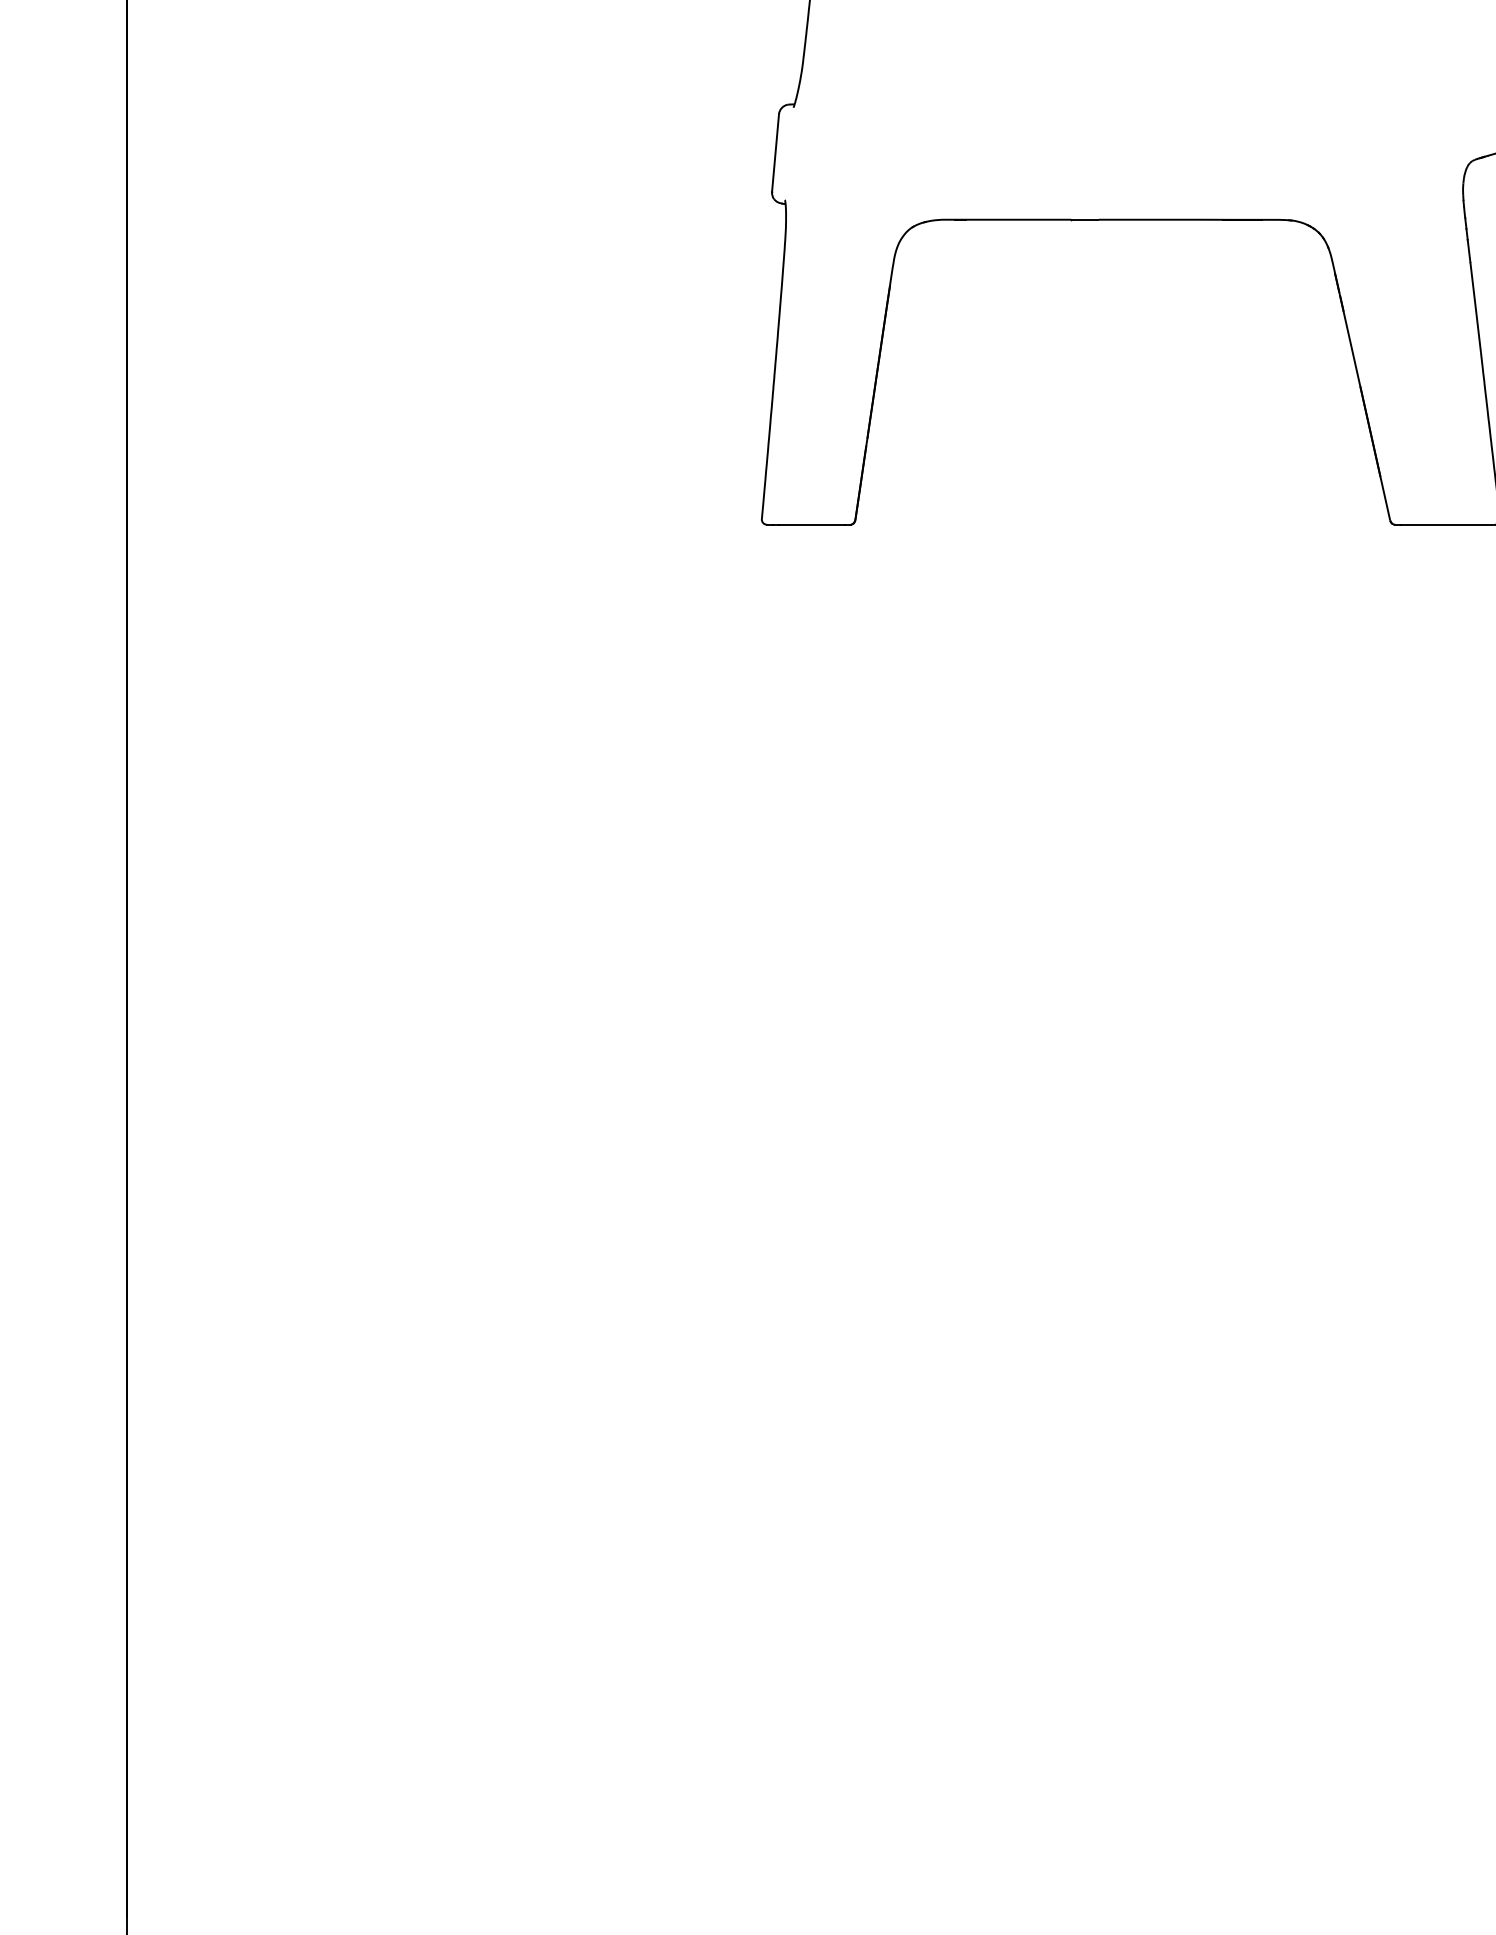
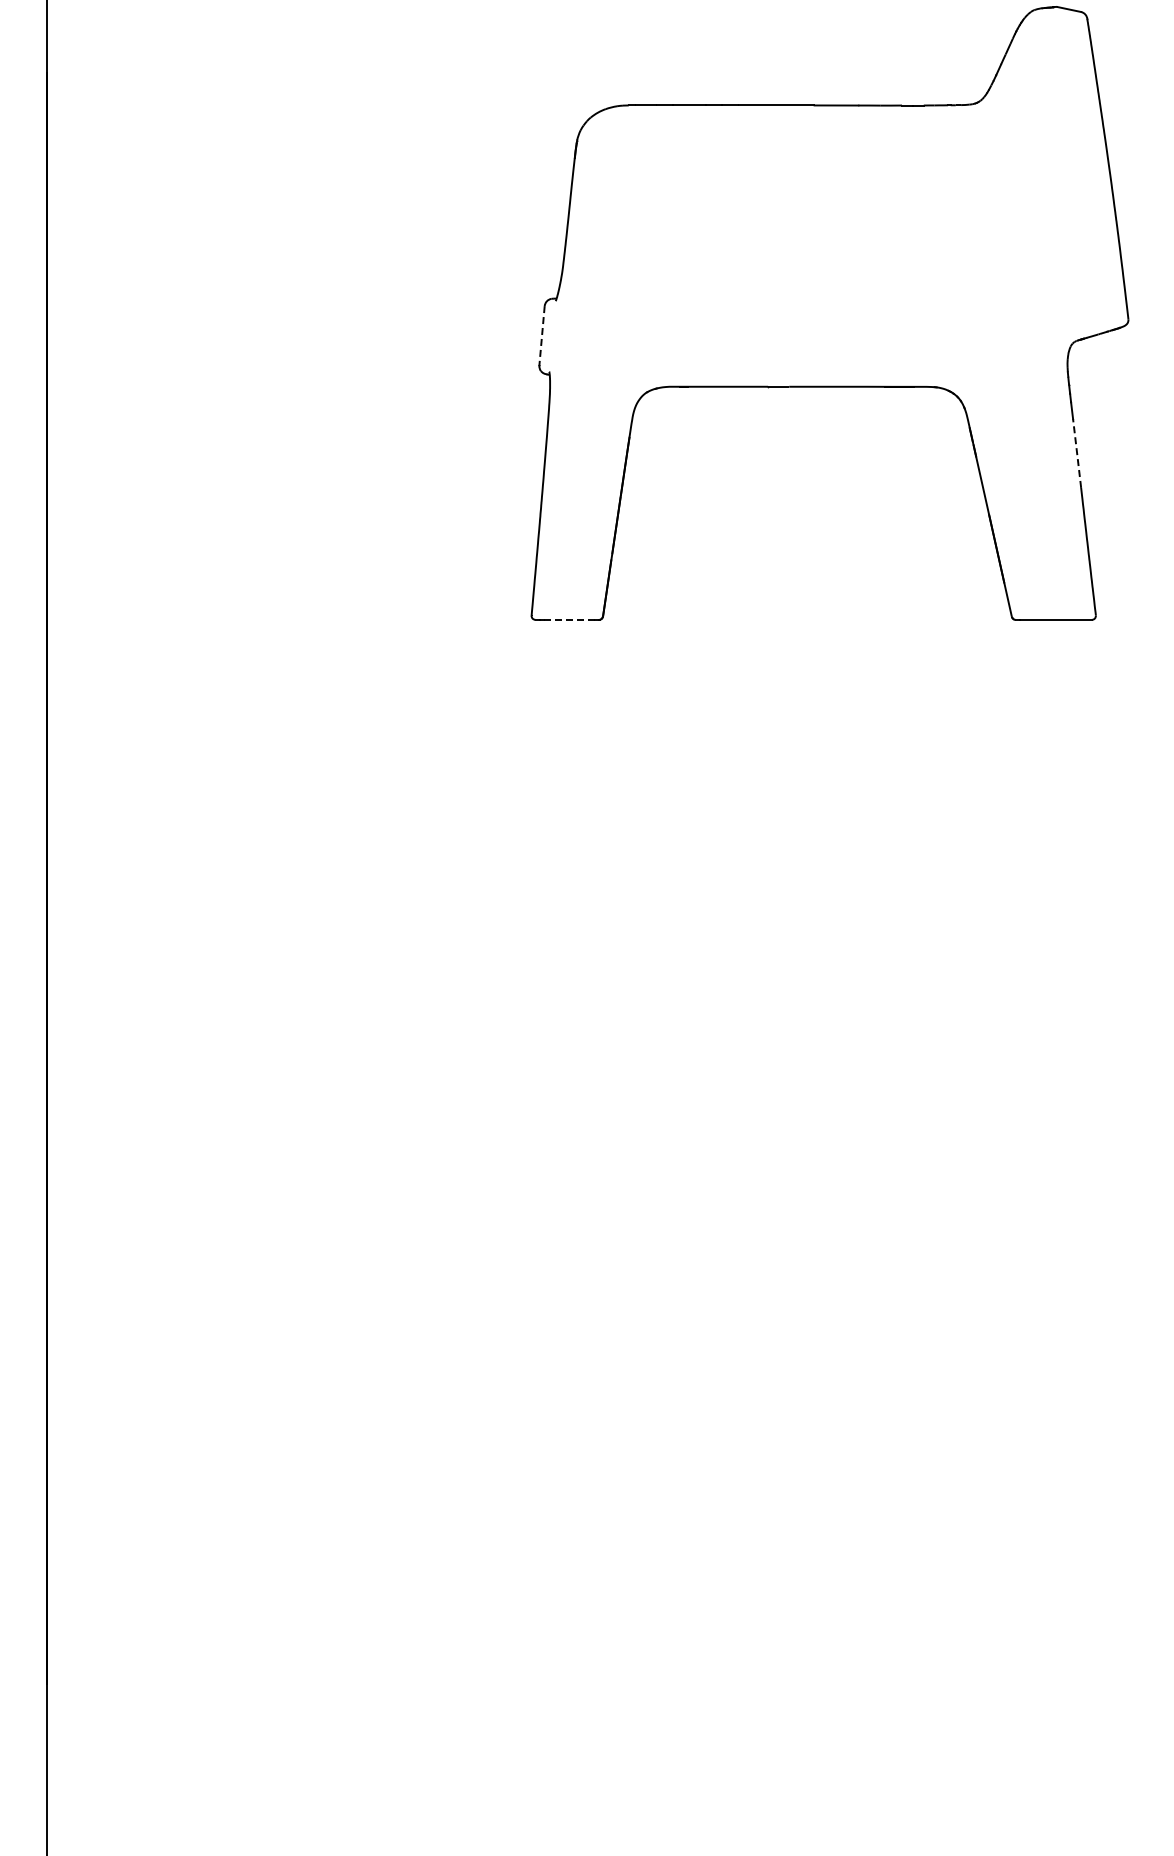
line: (776, 152) -> (542, 335), solid -> dashed
line: (1476, 307) -> (1077, 453), solid -> dashed
line: (811, 524) -> (569, 619), solid -> dashed

